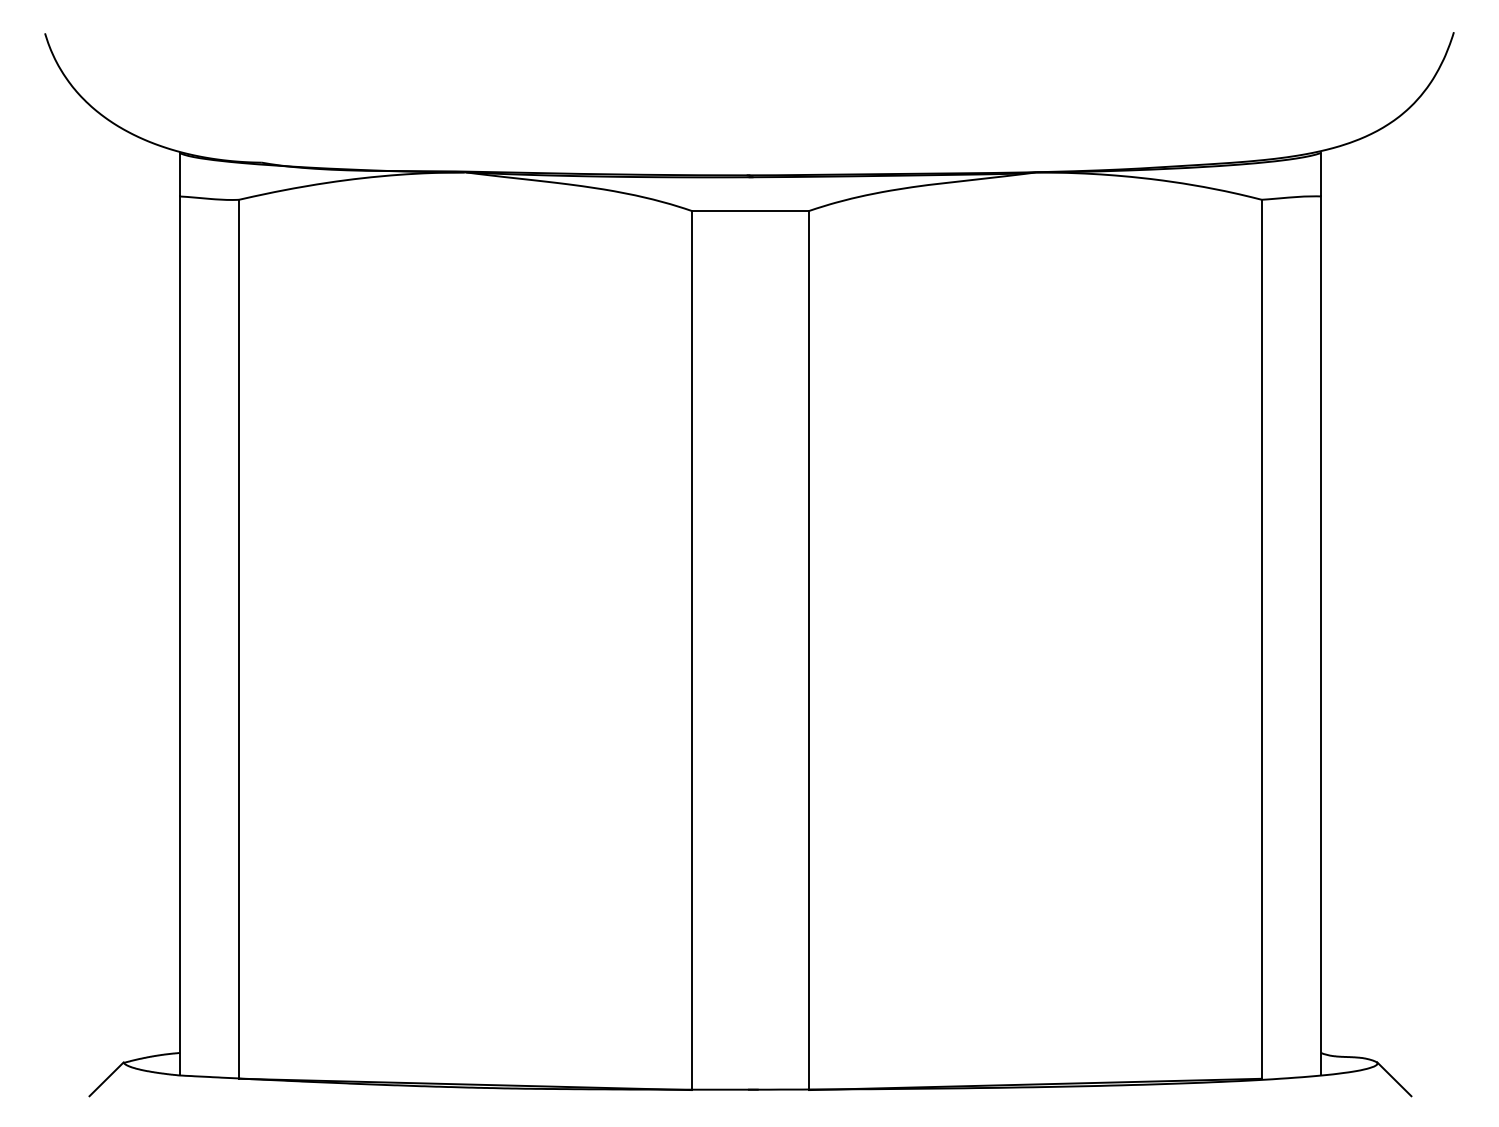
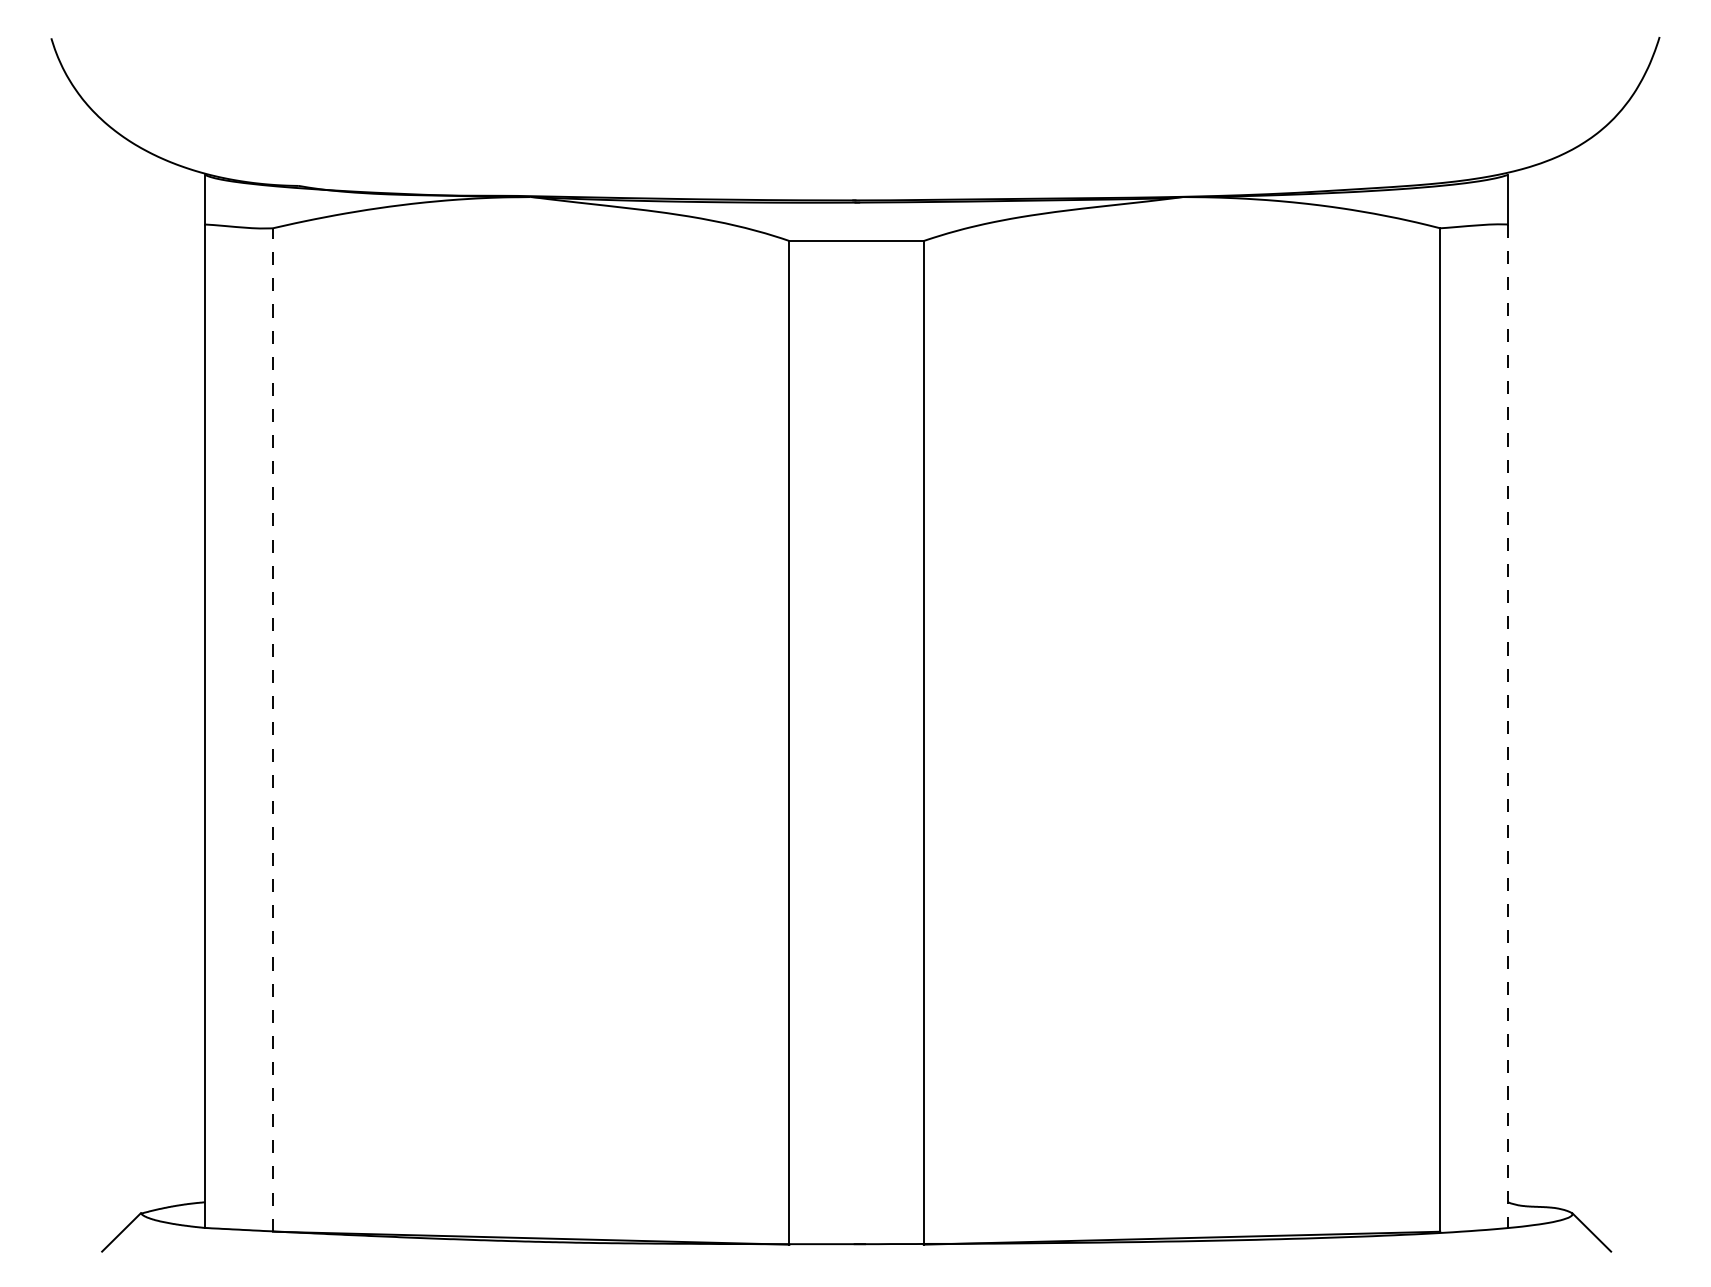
line: (1321, 636) -> (1508, 726), solid -> dashed
line: (238, 639) -> (272, 730), solid -> dashed

